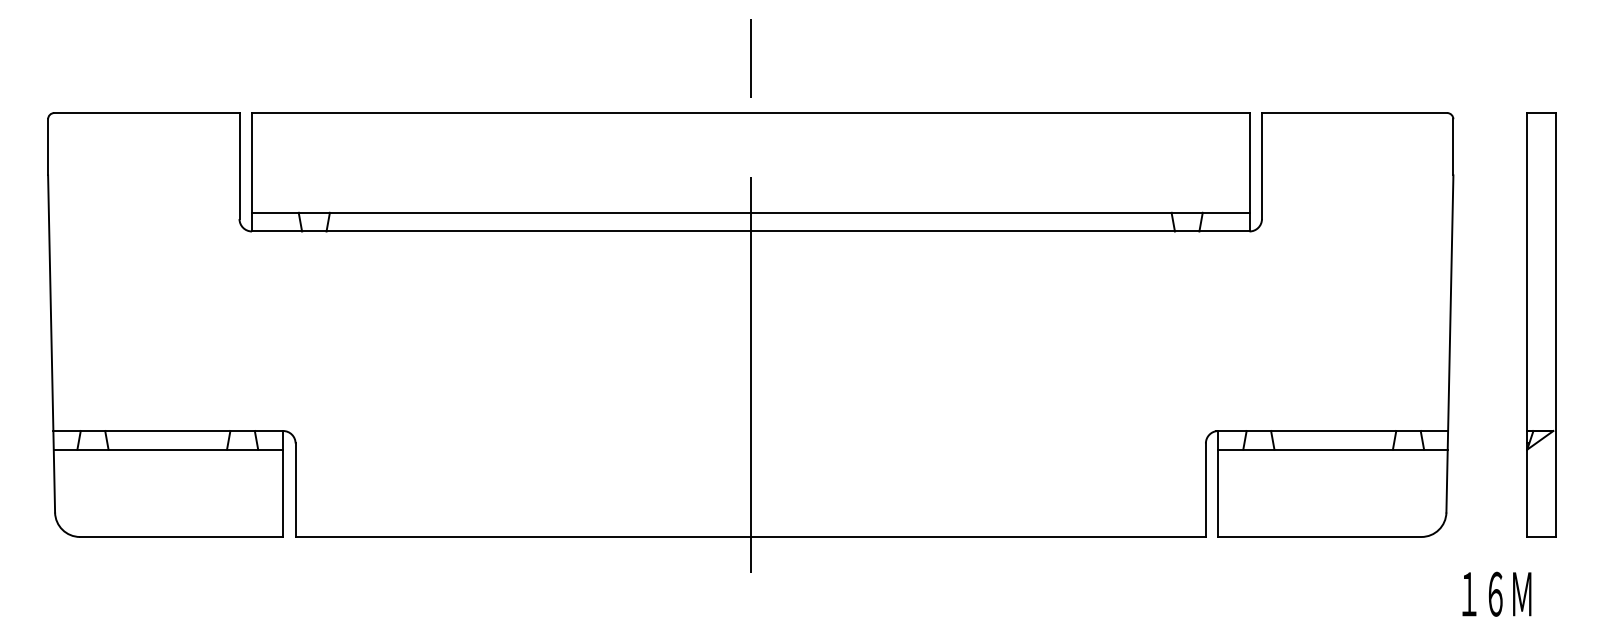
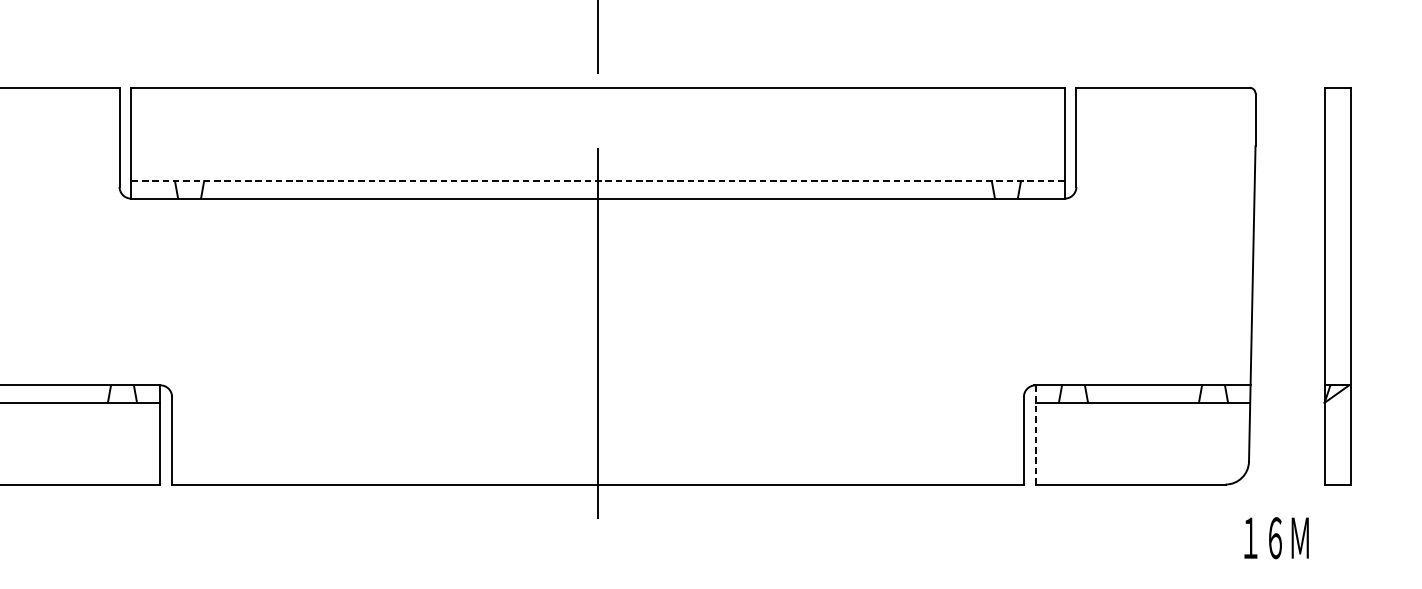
line: (750, 212) -> (597, 180), solid -> dashed
line: (1218, 484) -> (1035, 435), solid -> dashed
text: (1496, 593) -> (1276, 537), moved

